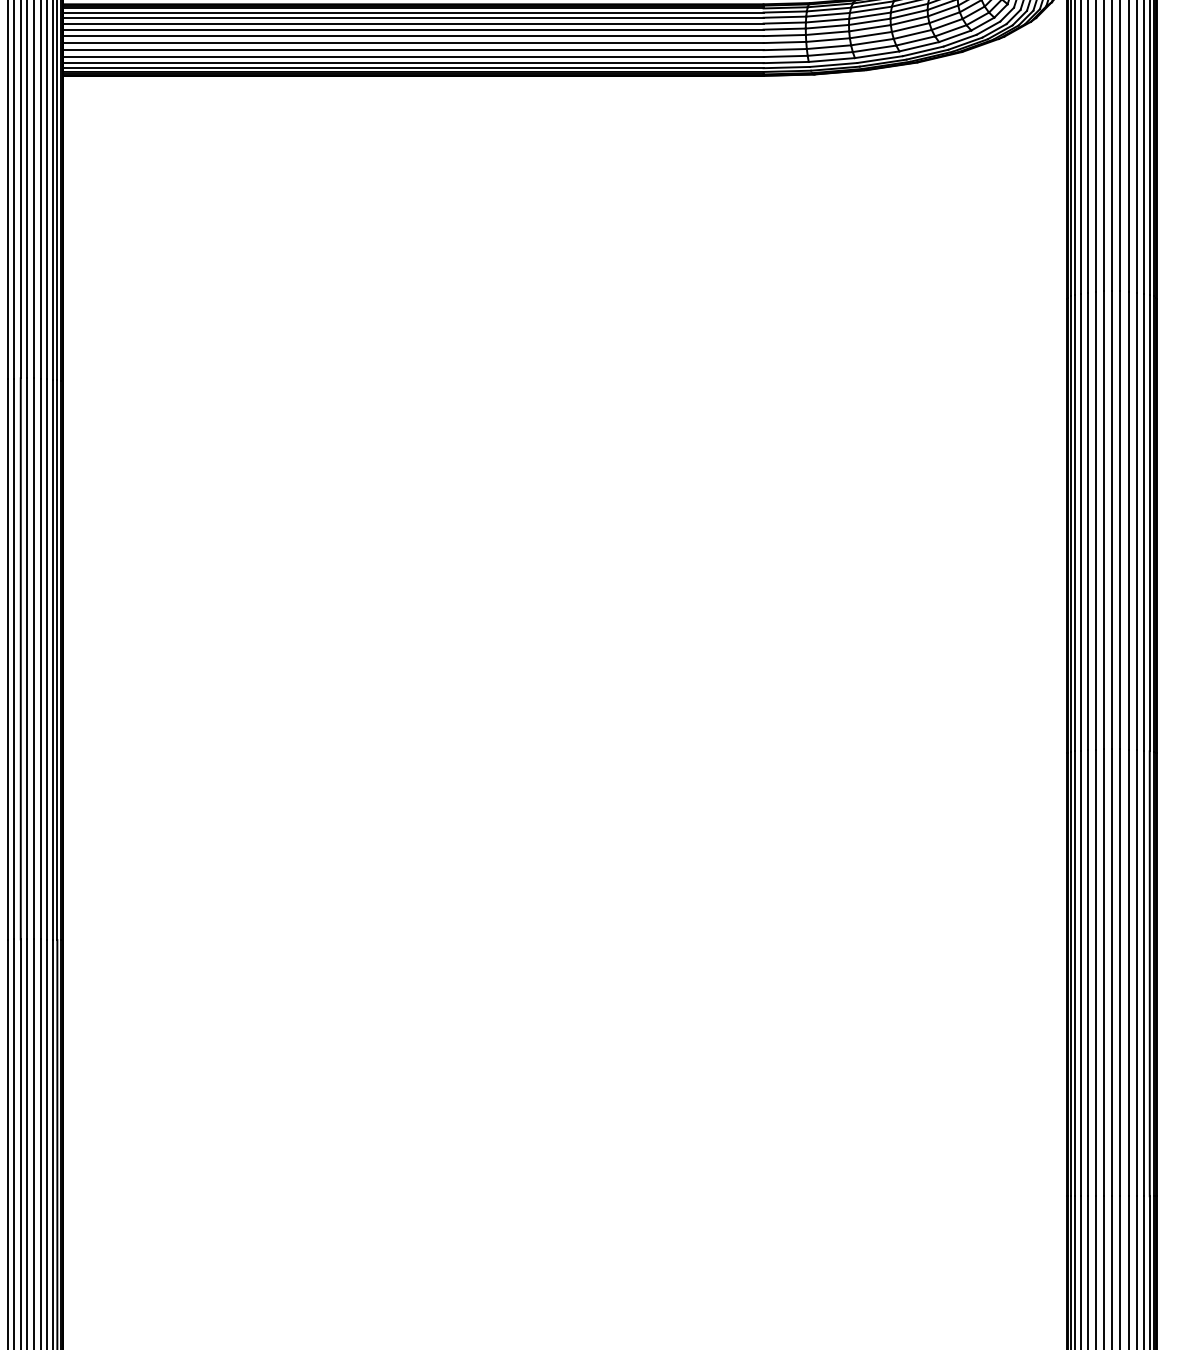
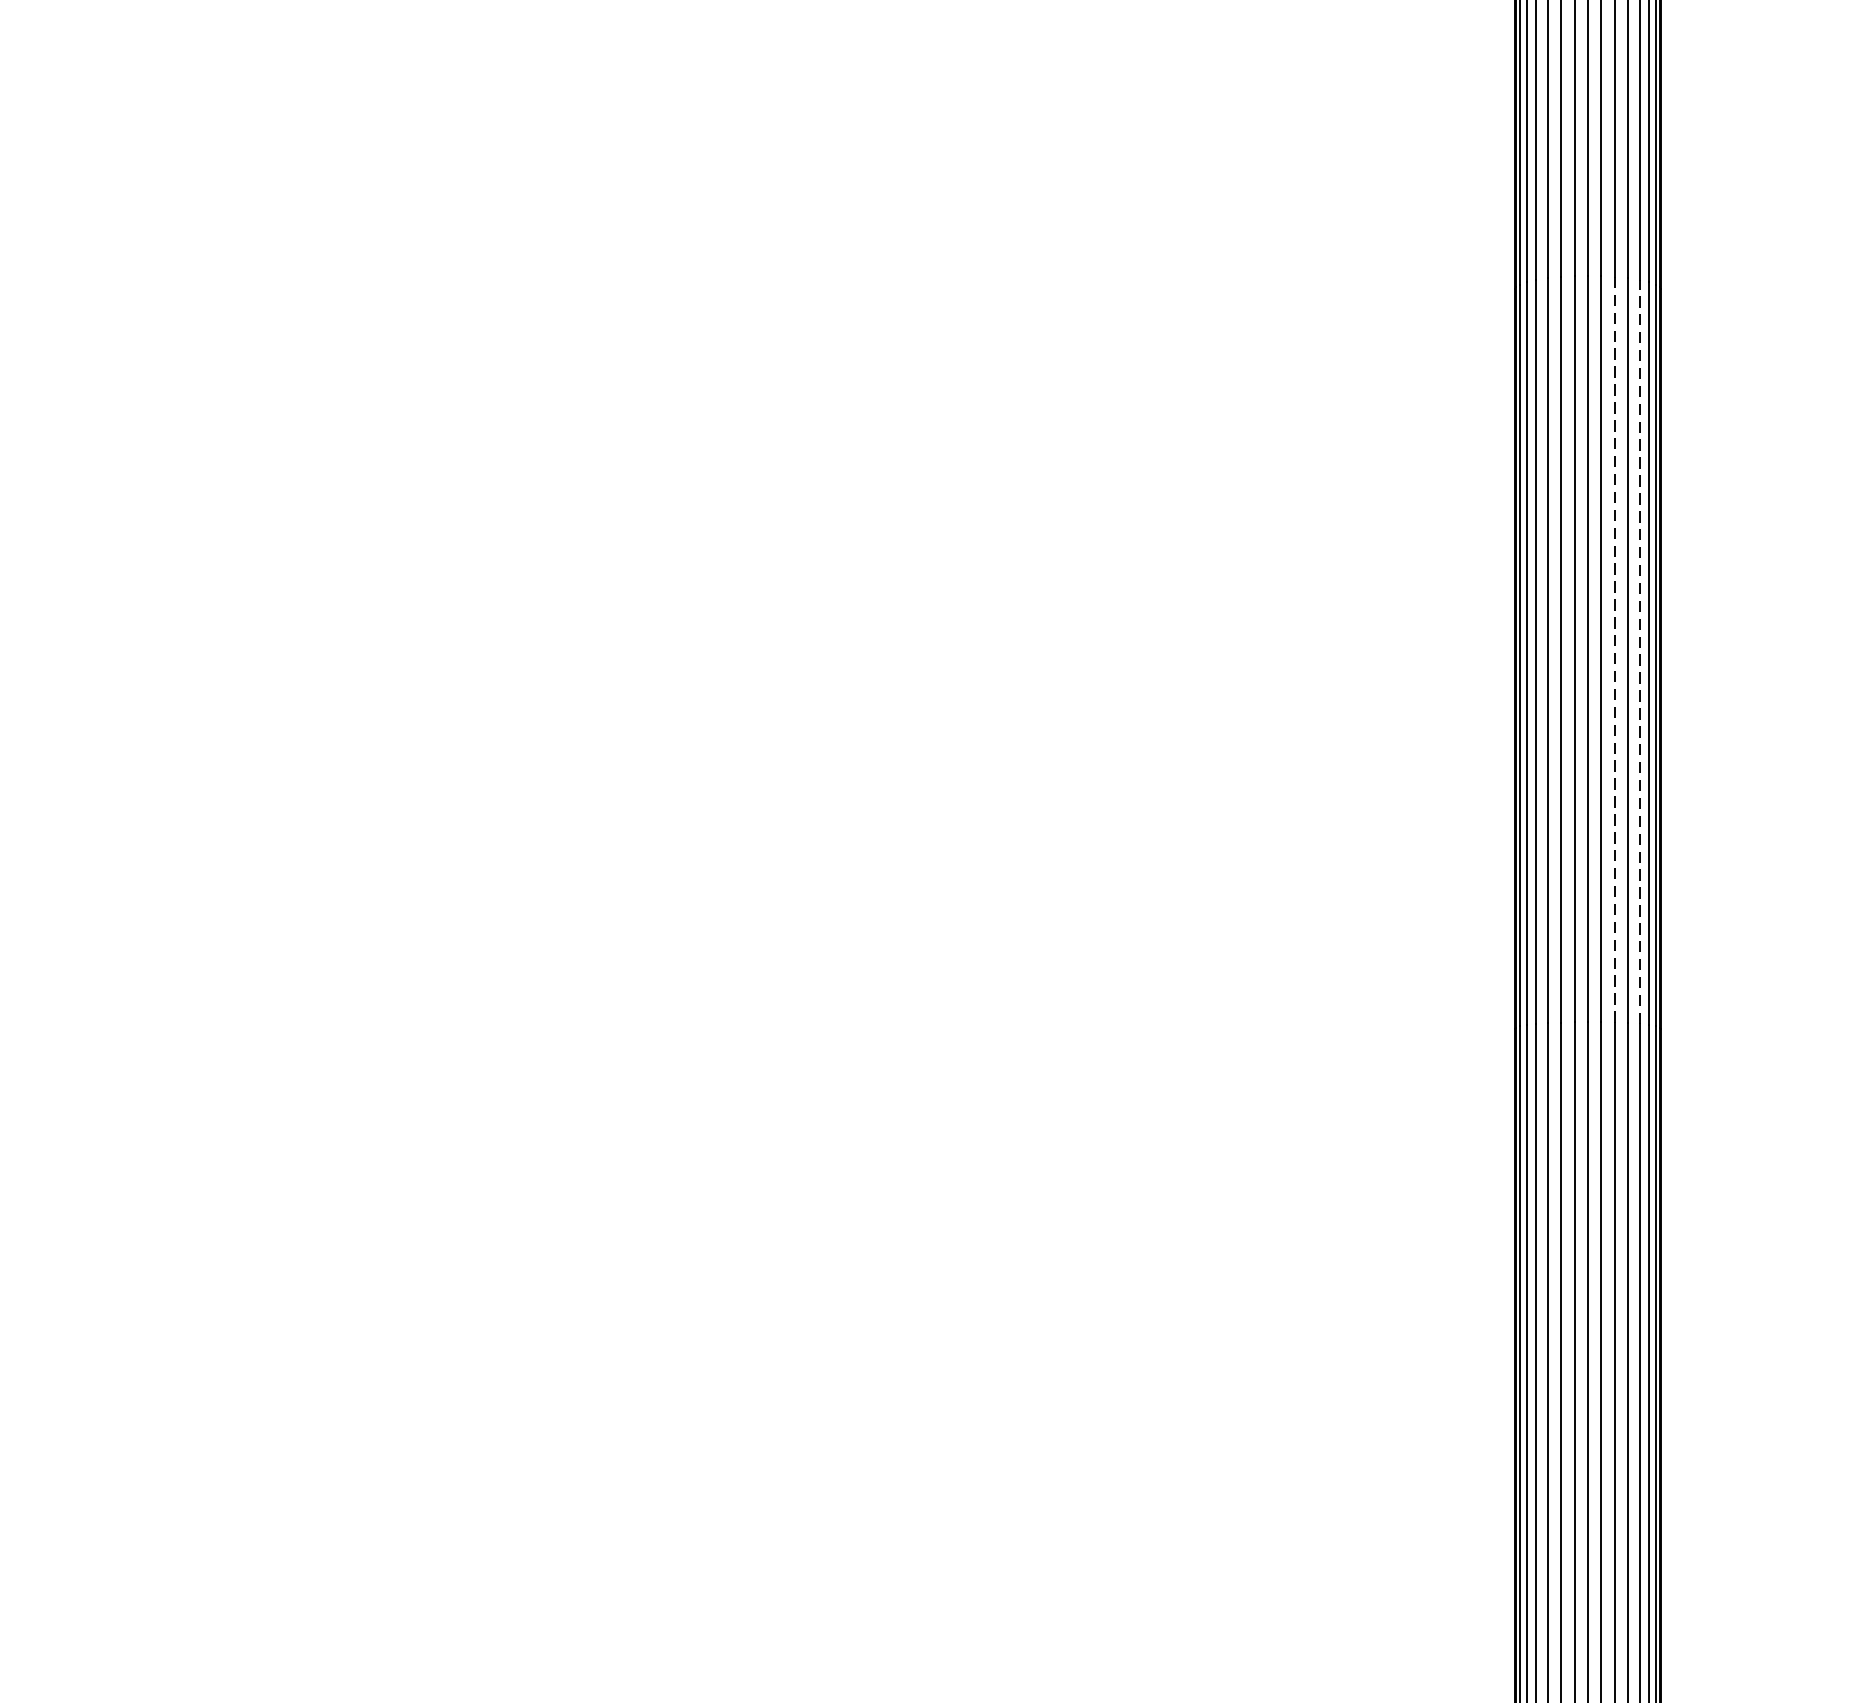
line: (1128, 520) -> (1614, 649), solid -> dashed
line: (1143, 521) -> (1638, 651), solid -> dashed

